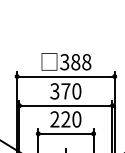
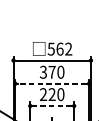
text: (75, 62) -> (59, 49), 388 -> 562
line: (65, 105) -> (51, 83), solid -> dashed
line: (65, 133) -> (51, 105), solid -> dashed

